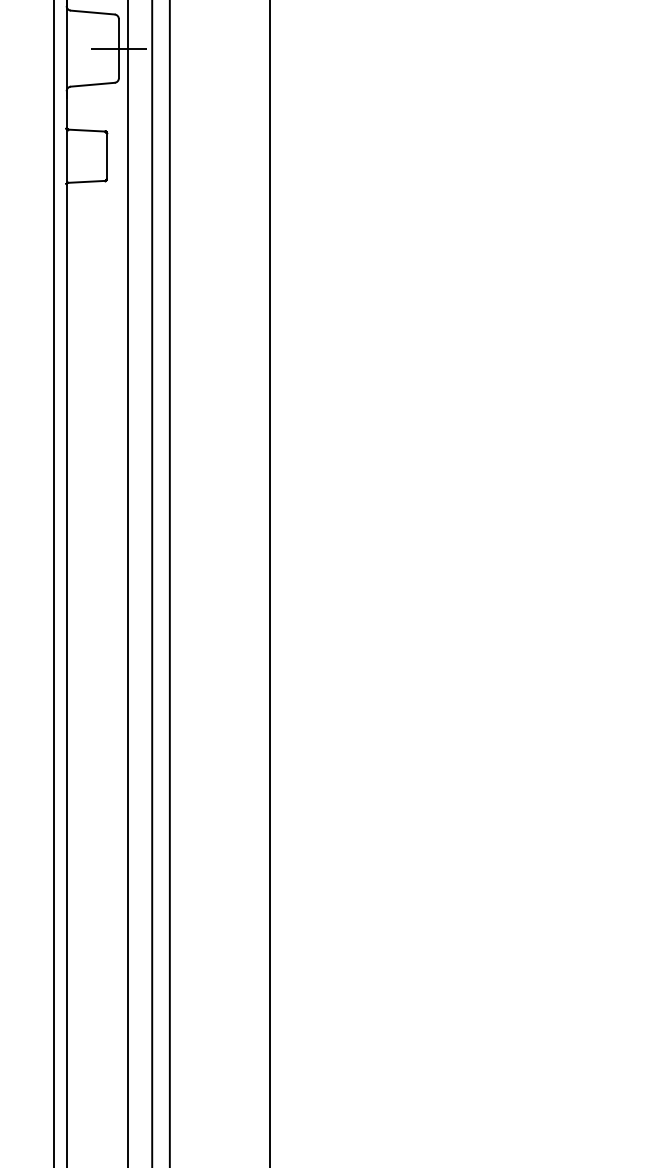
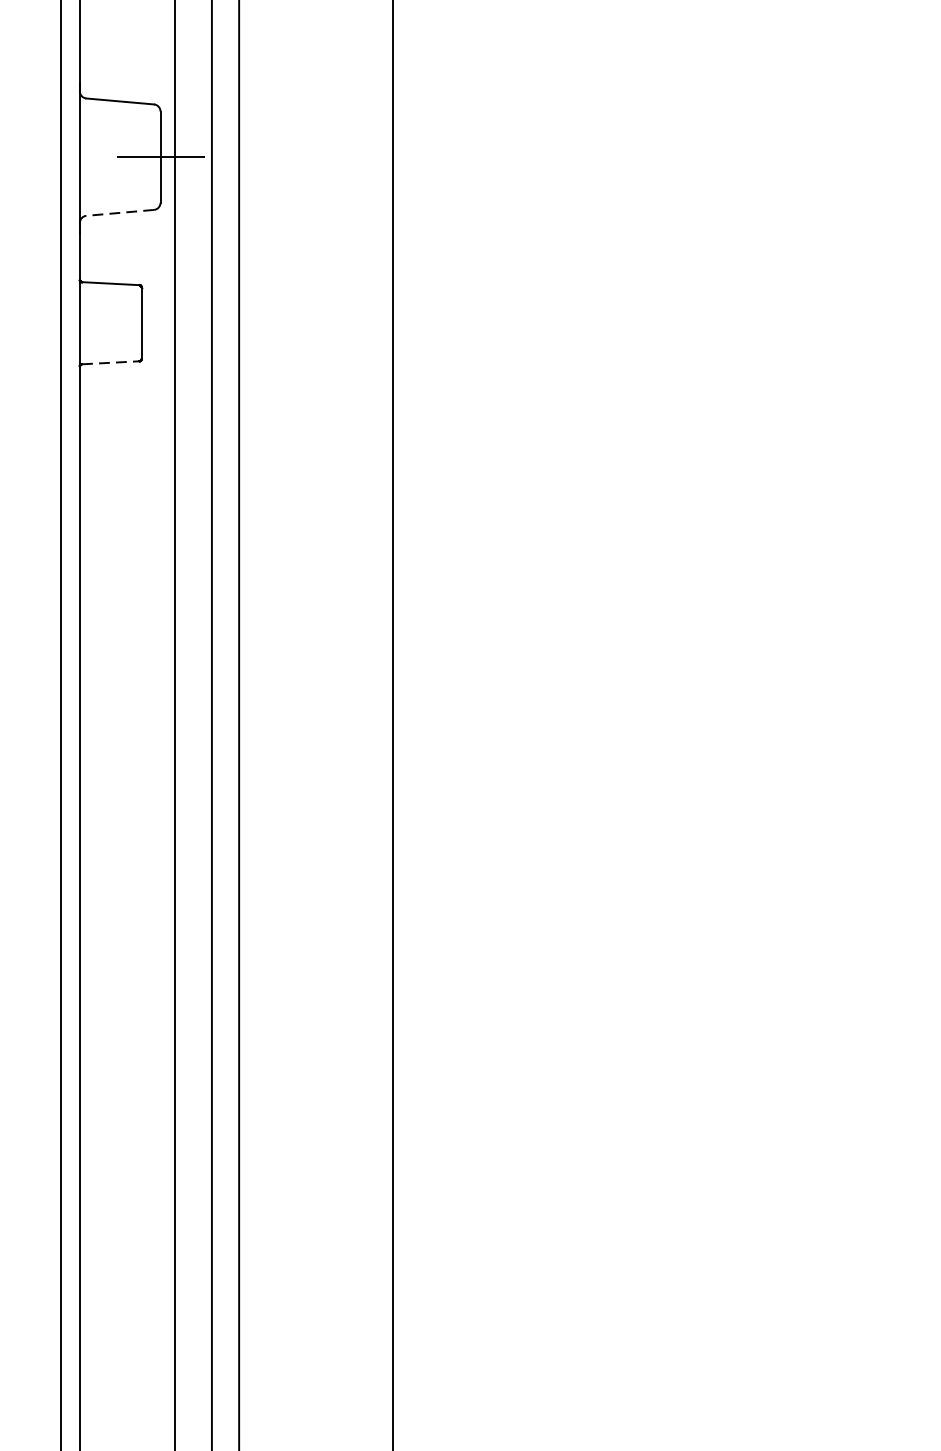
line: (92, 84) -> (119, 212), solid -> dashed
line: (86, 181) -> (110, 362), solid -> dashed

